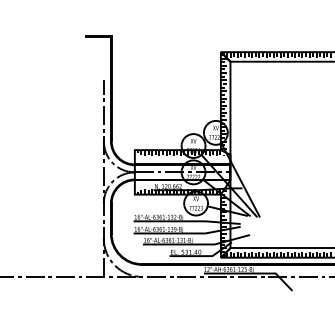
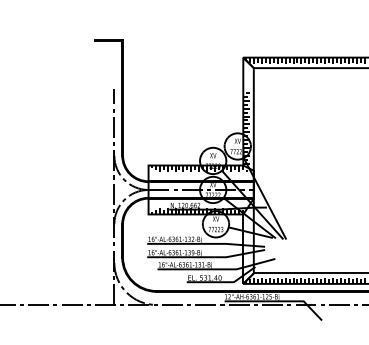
hatch: (223, 67) -> (246, 74), removed
hatch: (223, 222) -> (246, 245), removed

